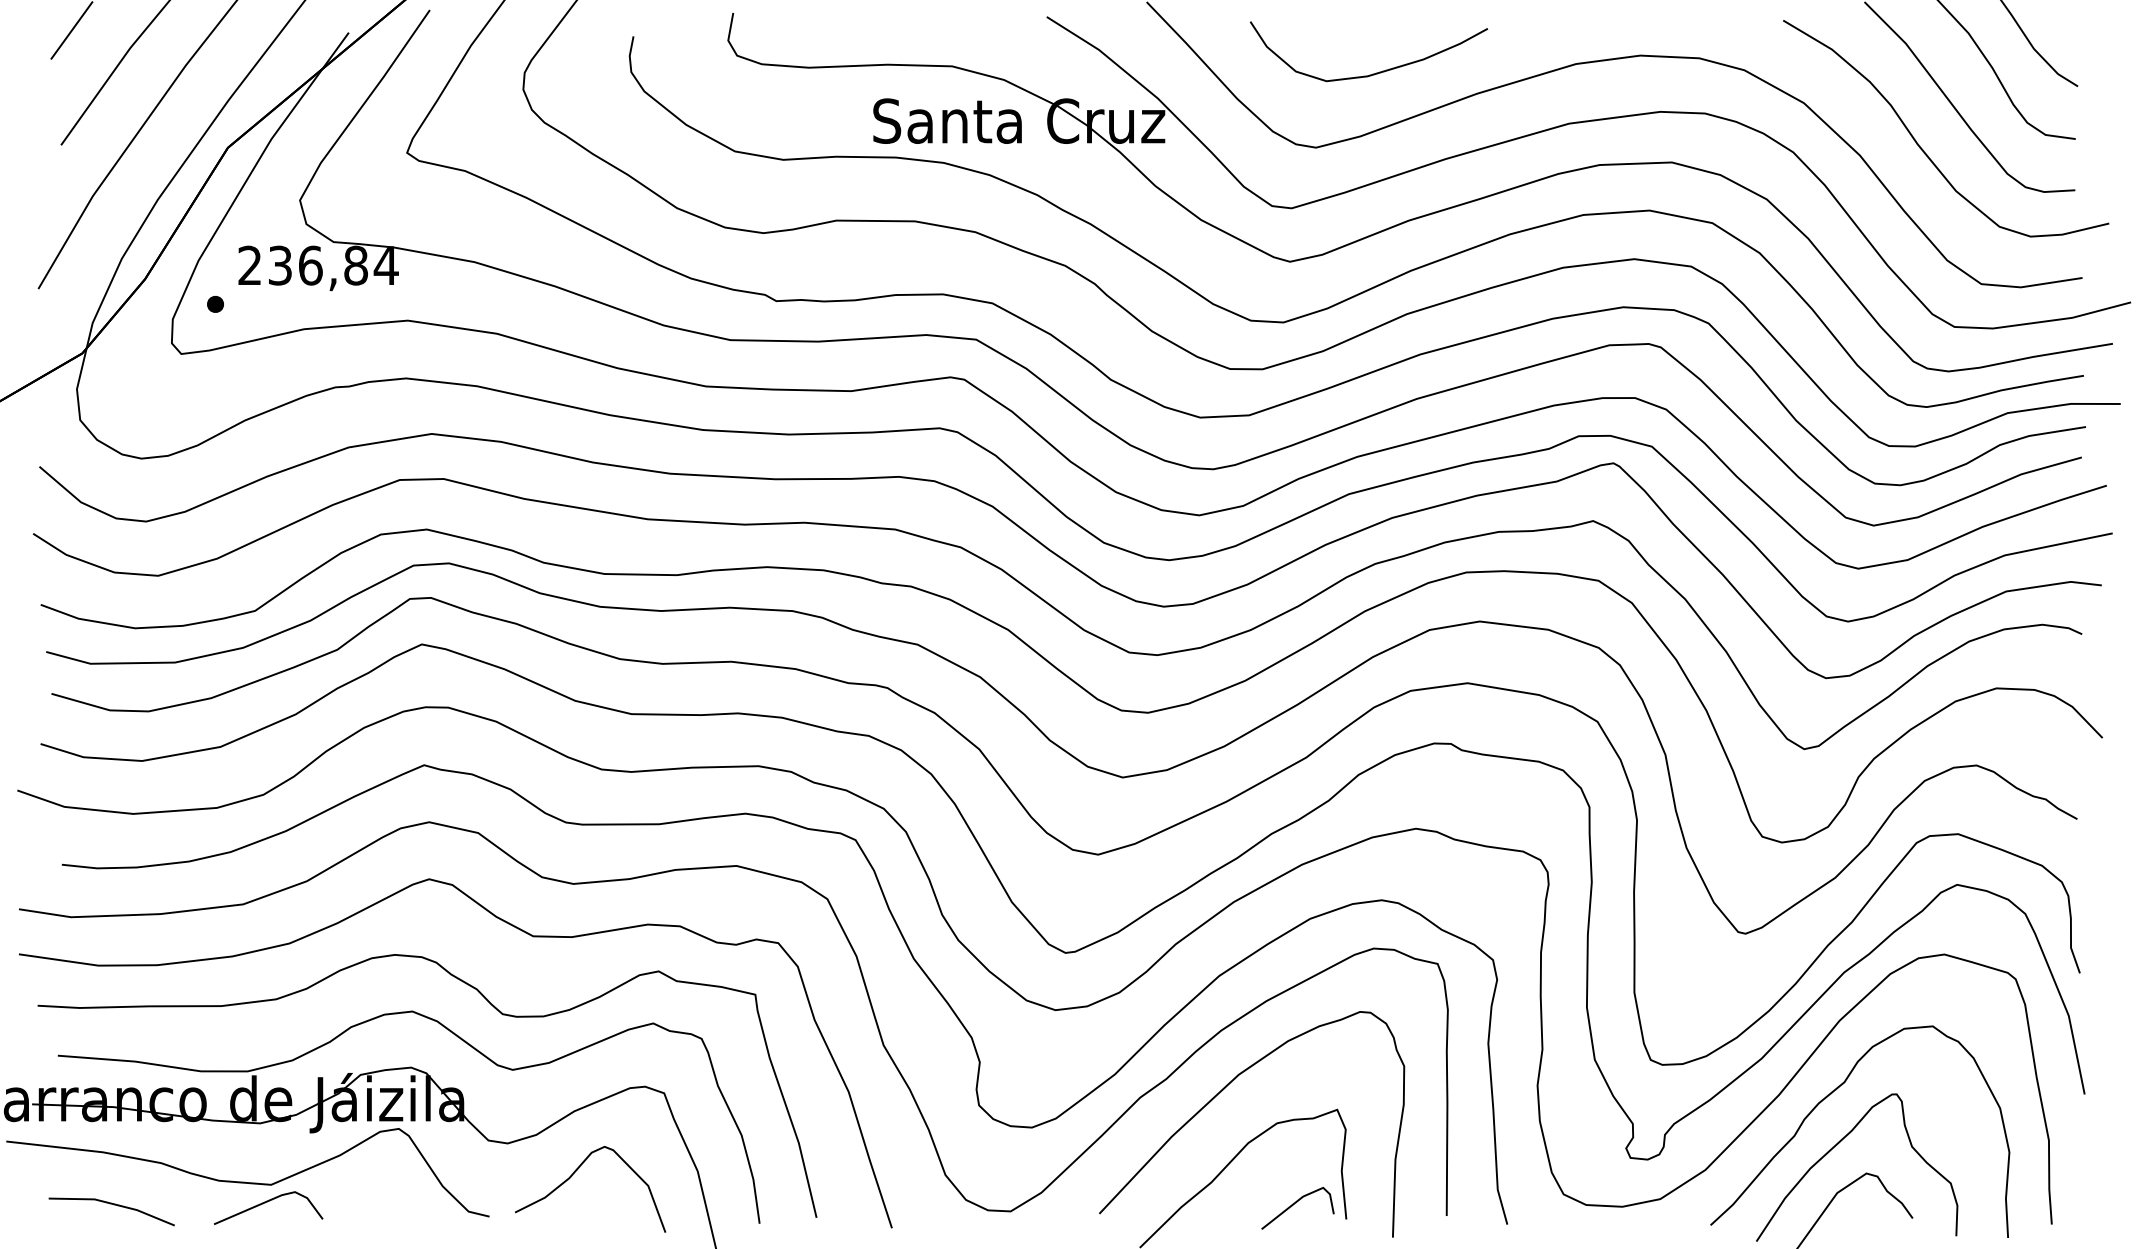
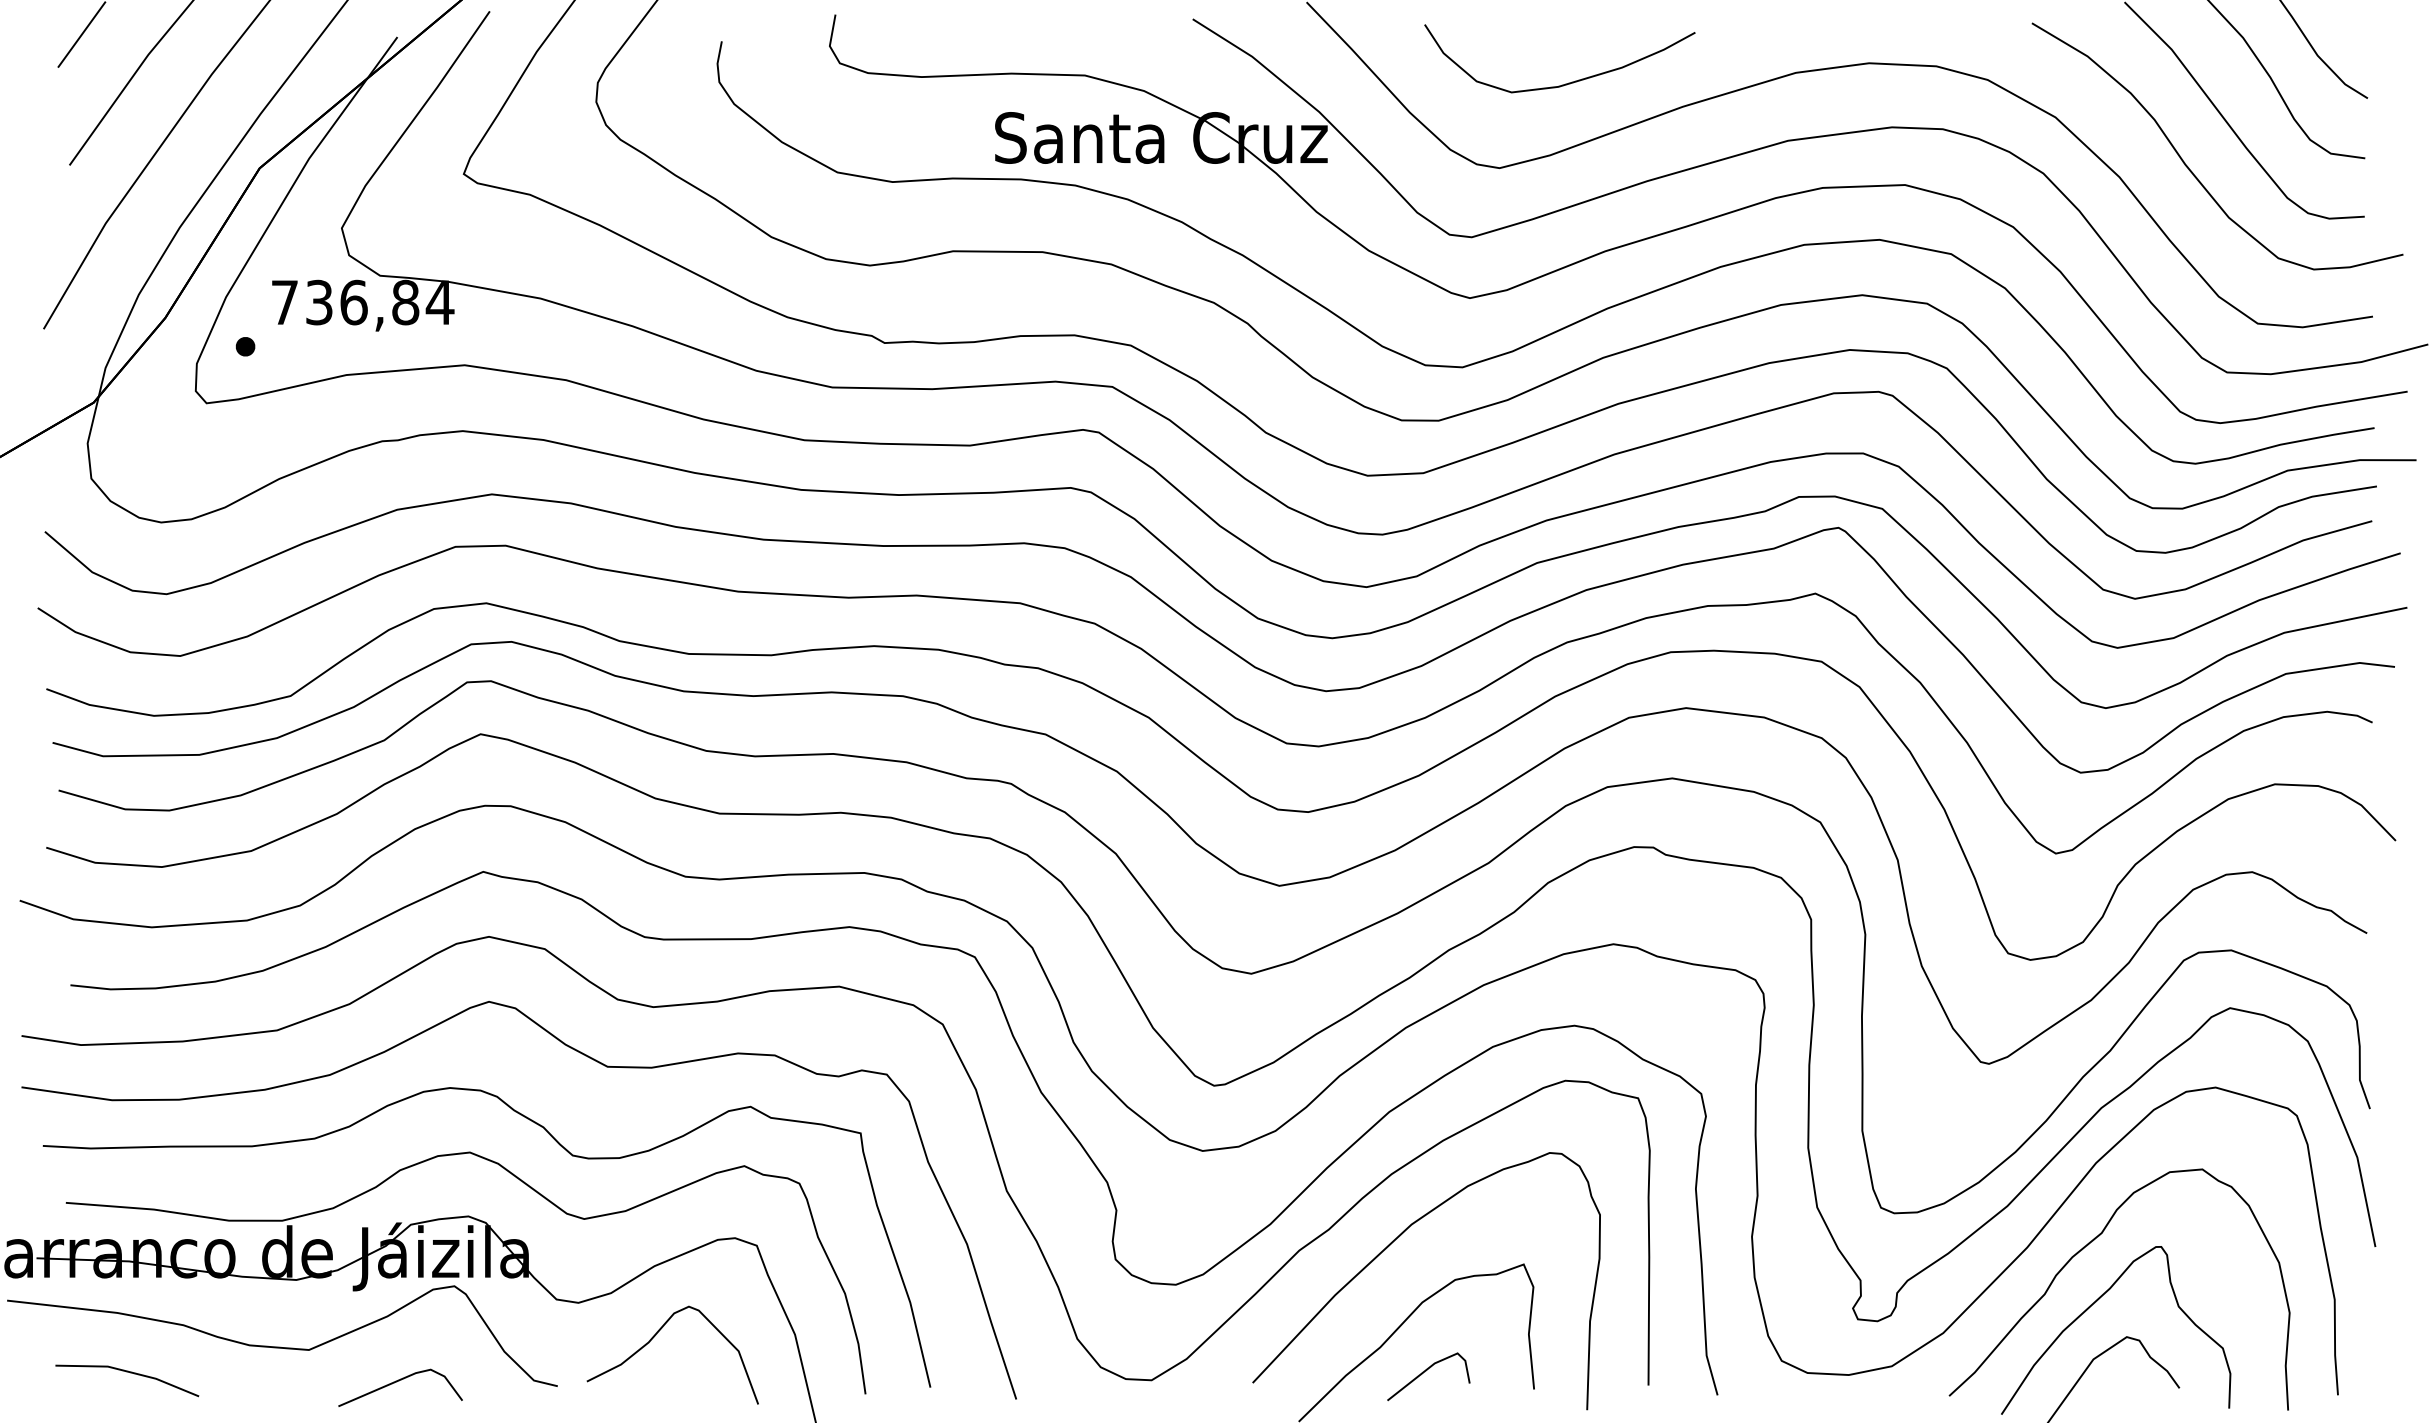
text: (249, 264) -> (284, 301), 236,84 -> 736,84
line: (265, 1203) -> (397, 1382), moved
line: (1296, 1203) -> (1427, 1371), moved

